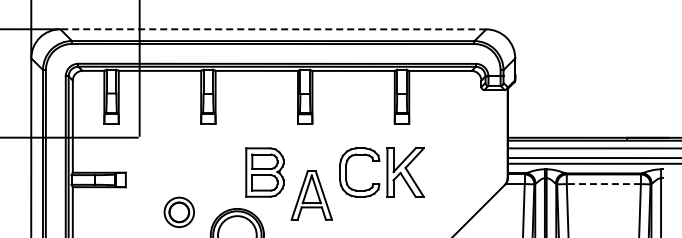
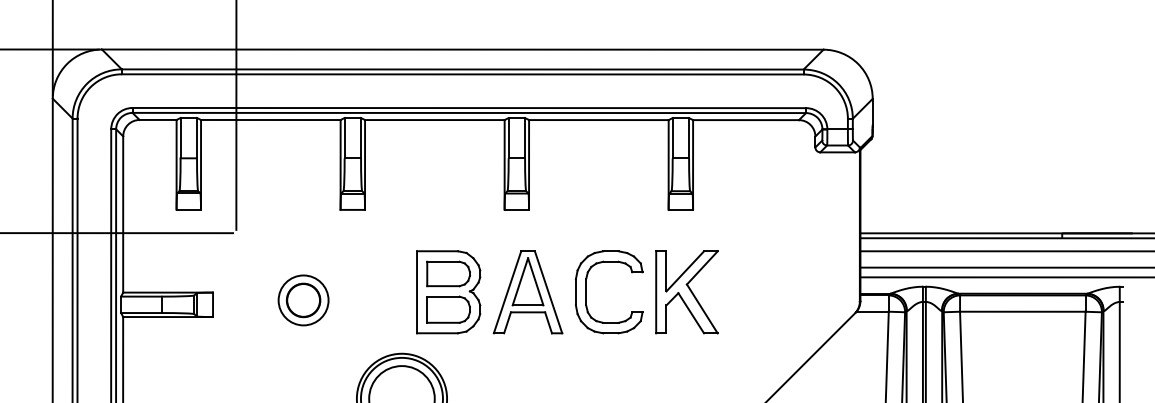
line: (273, 29) -> (463, 49), dashed -> solid
line: (603, 184) -> (1022, 312), dashed -> solid
part: (311, 195) -> (527, 292), moved
part: (178, 211) -> (302, 298), moved

